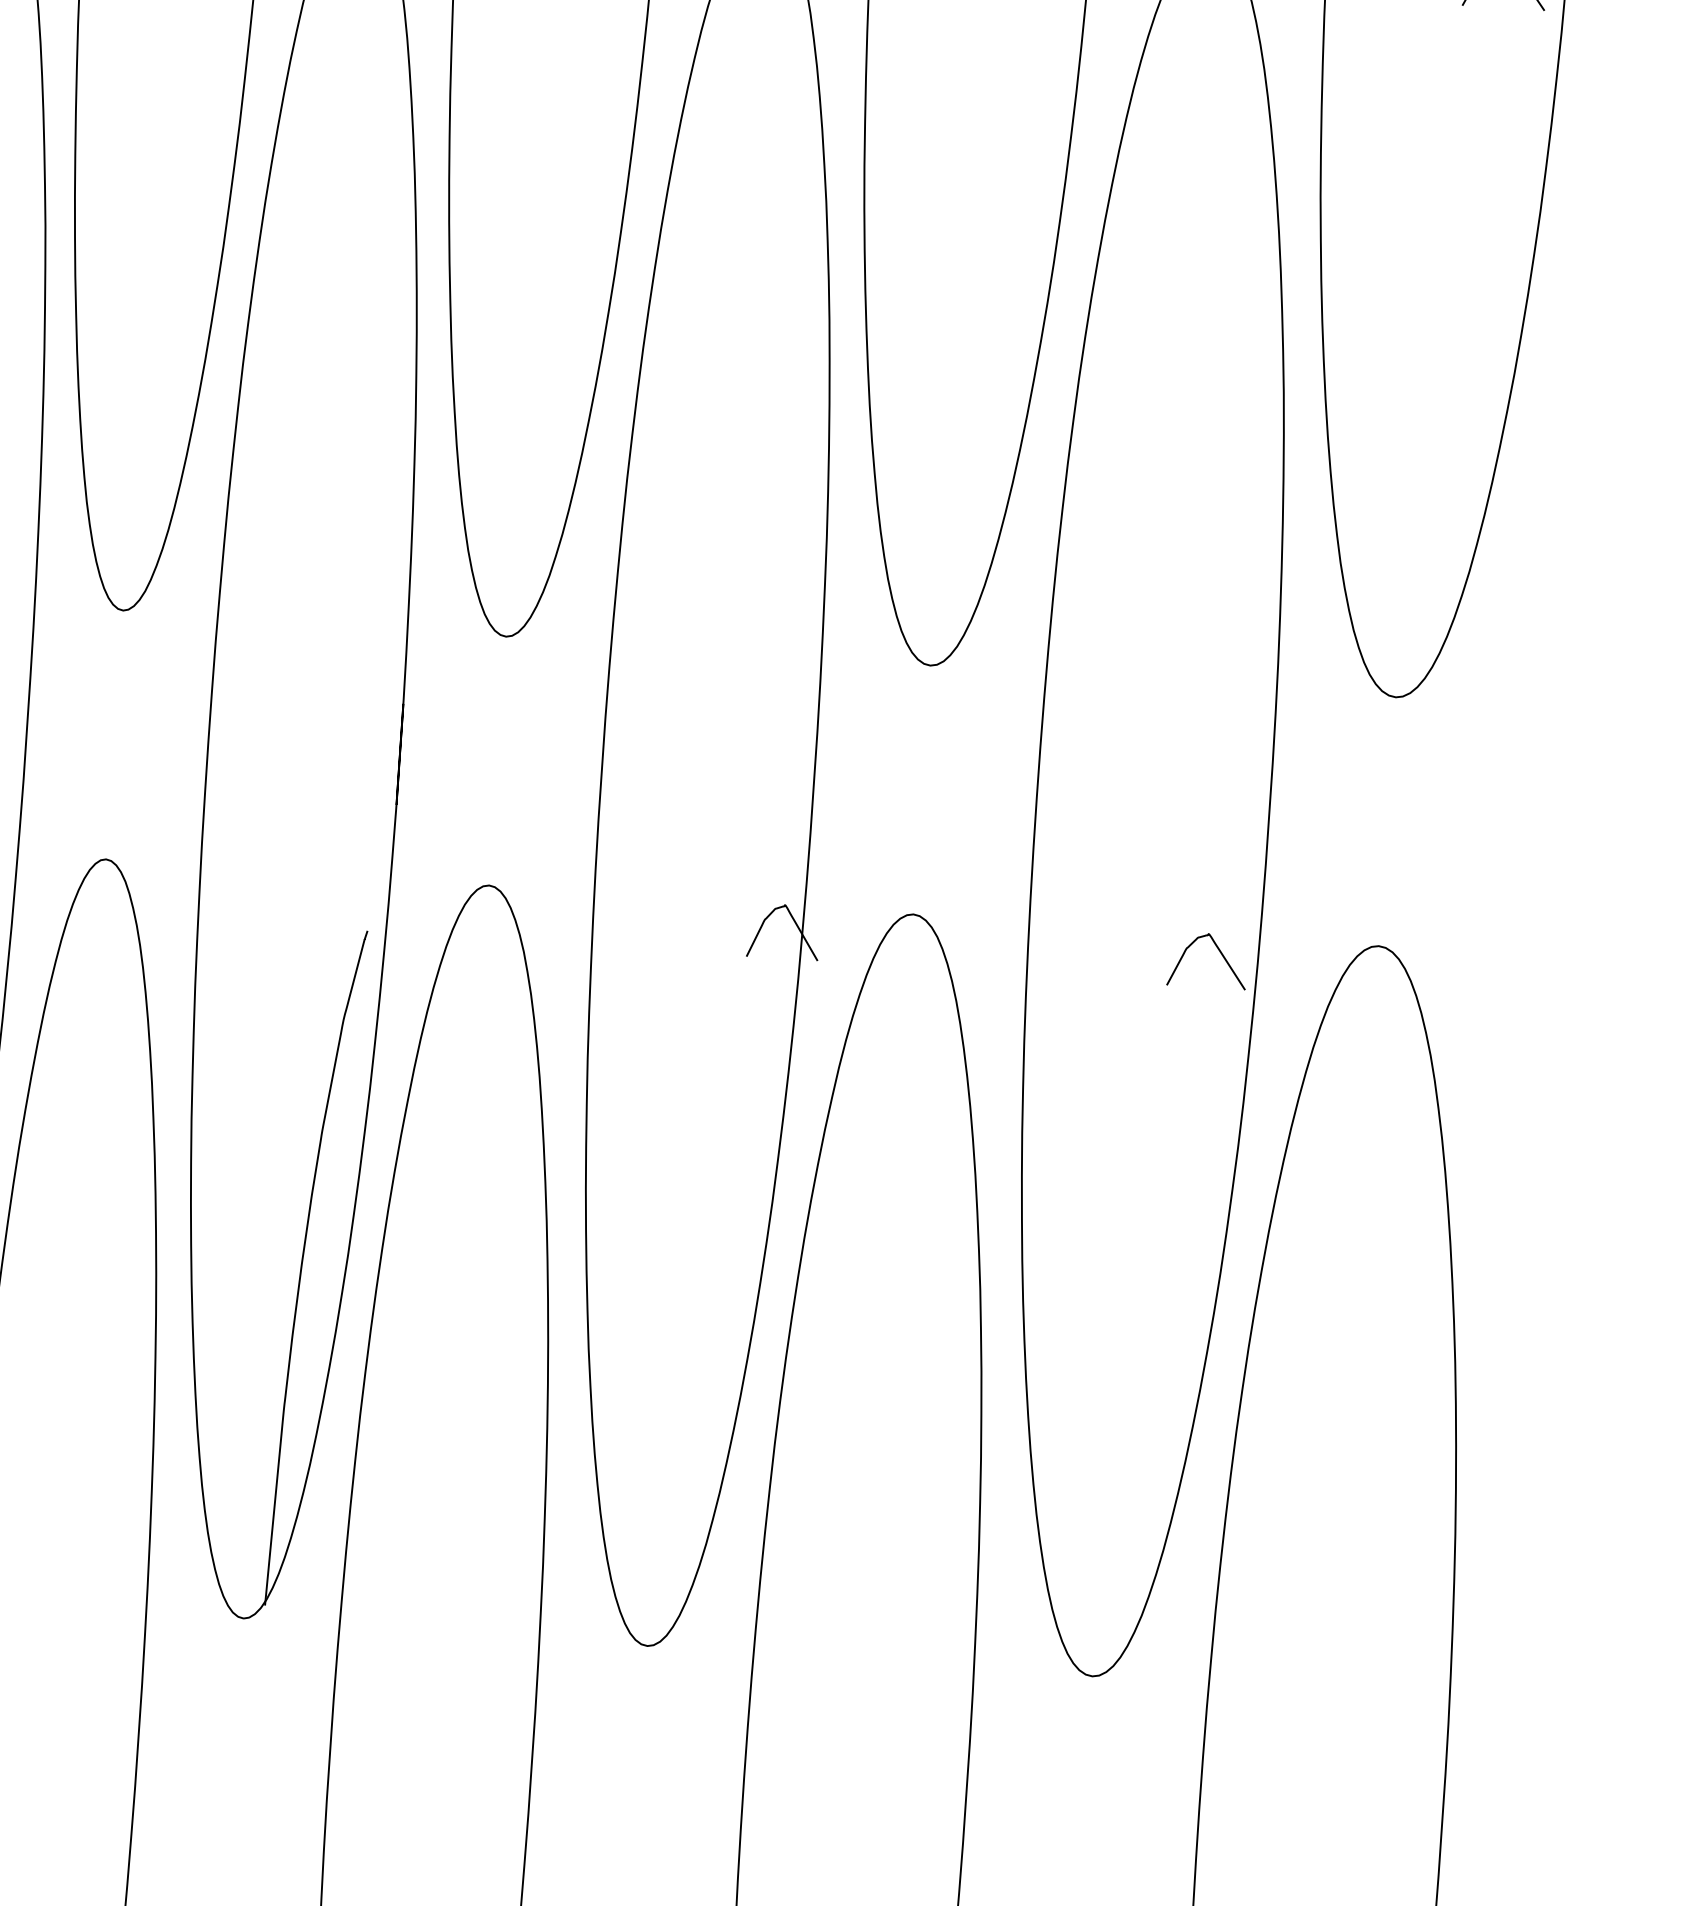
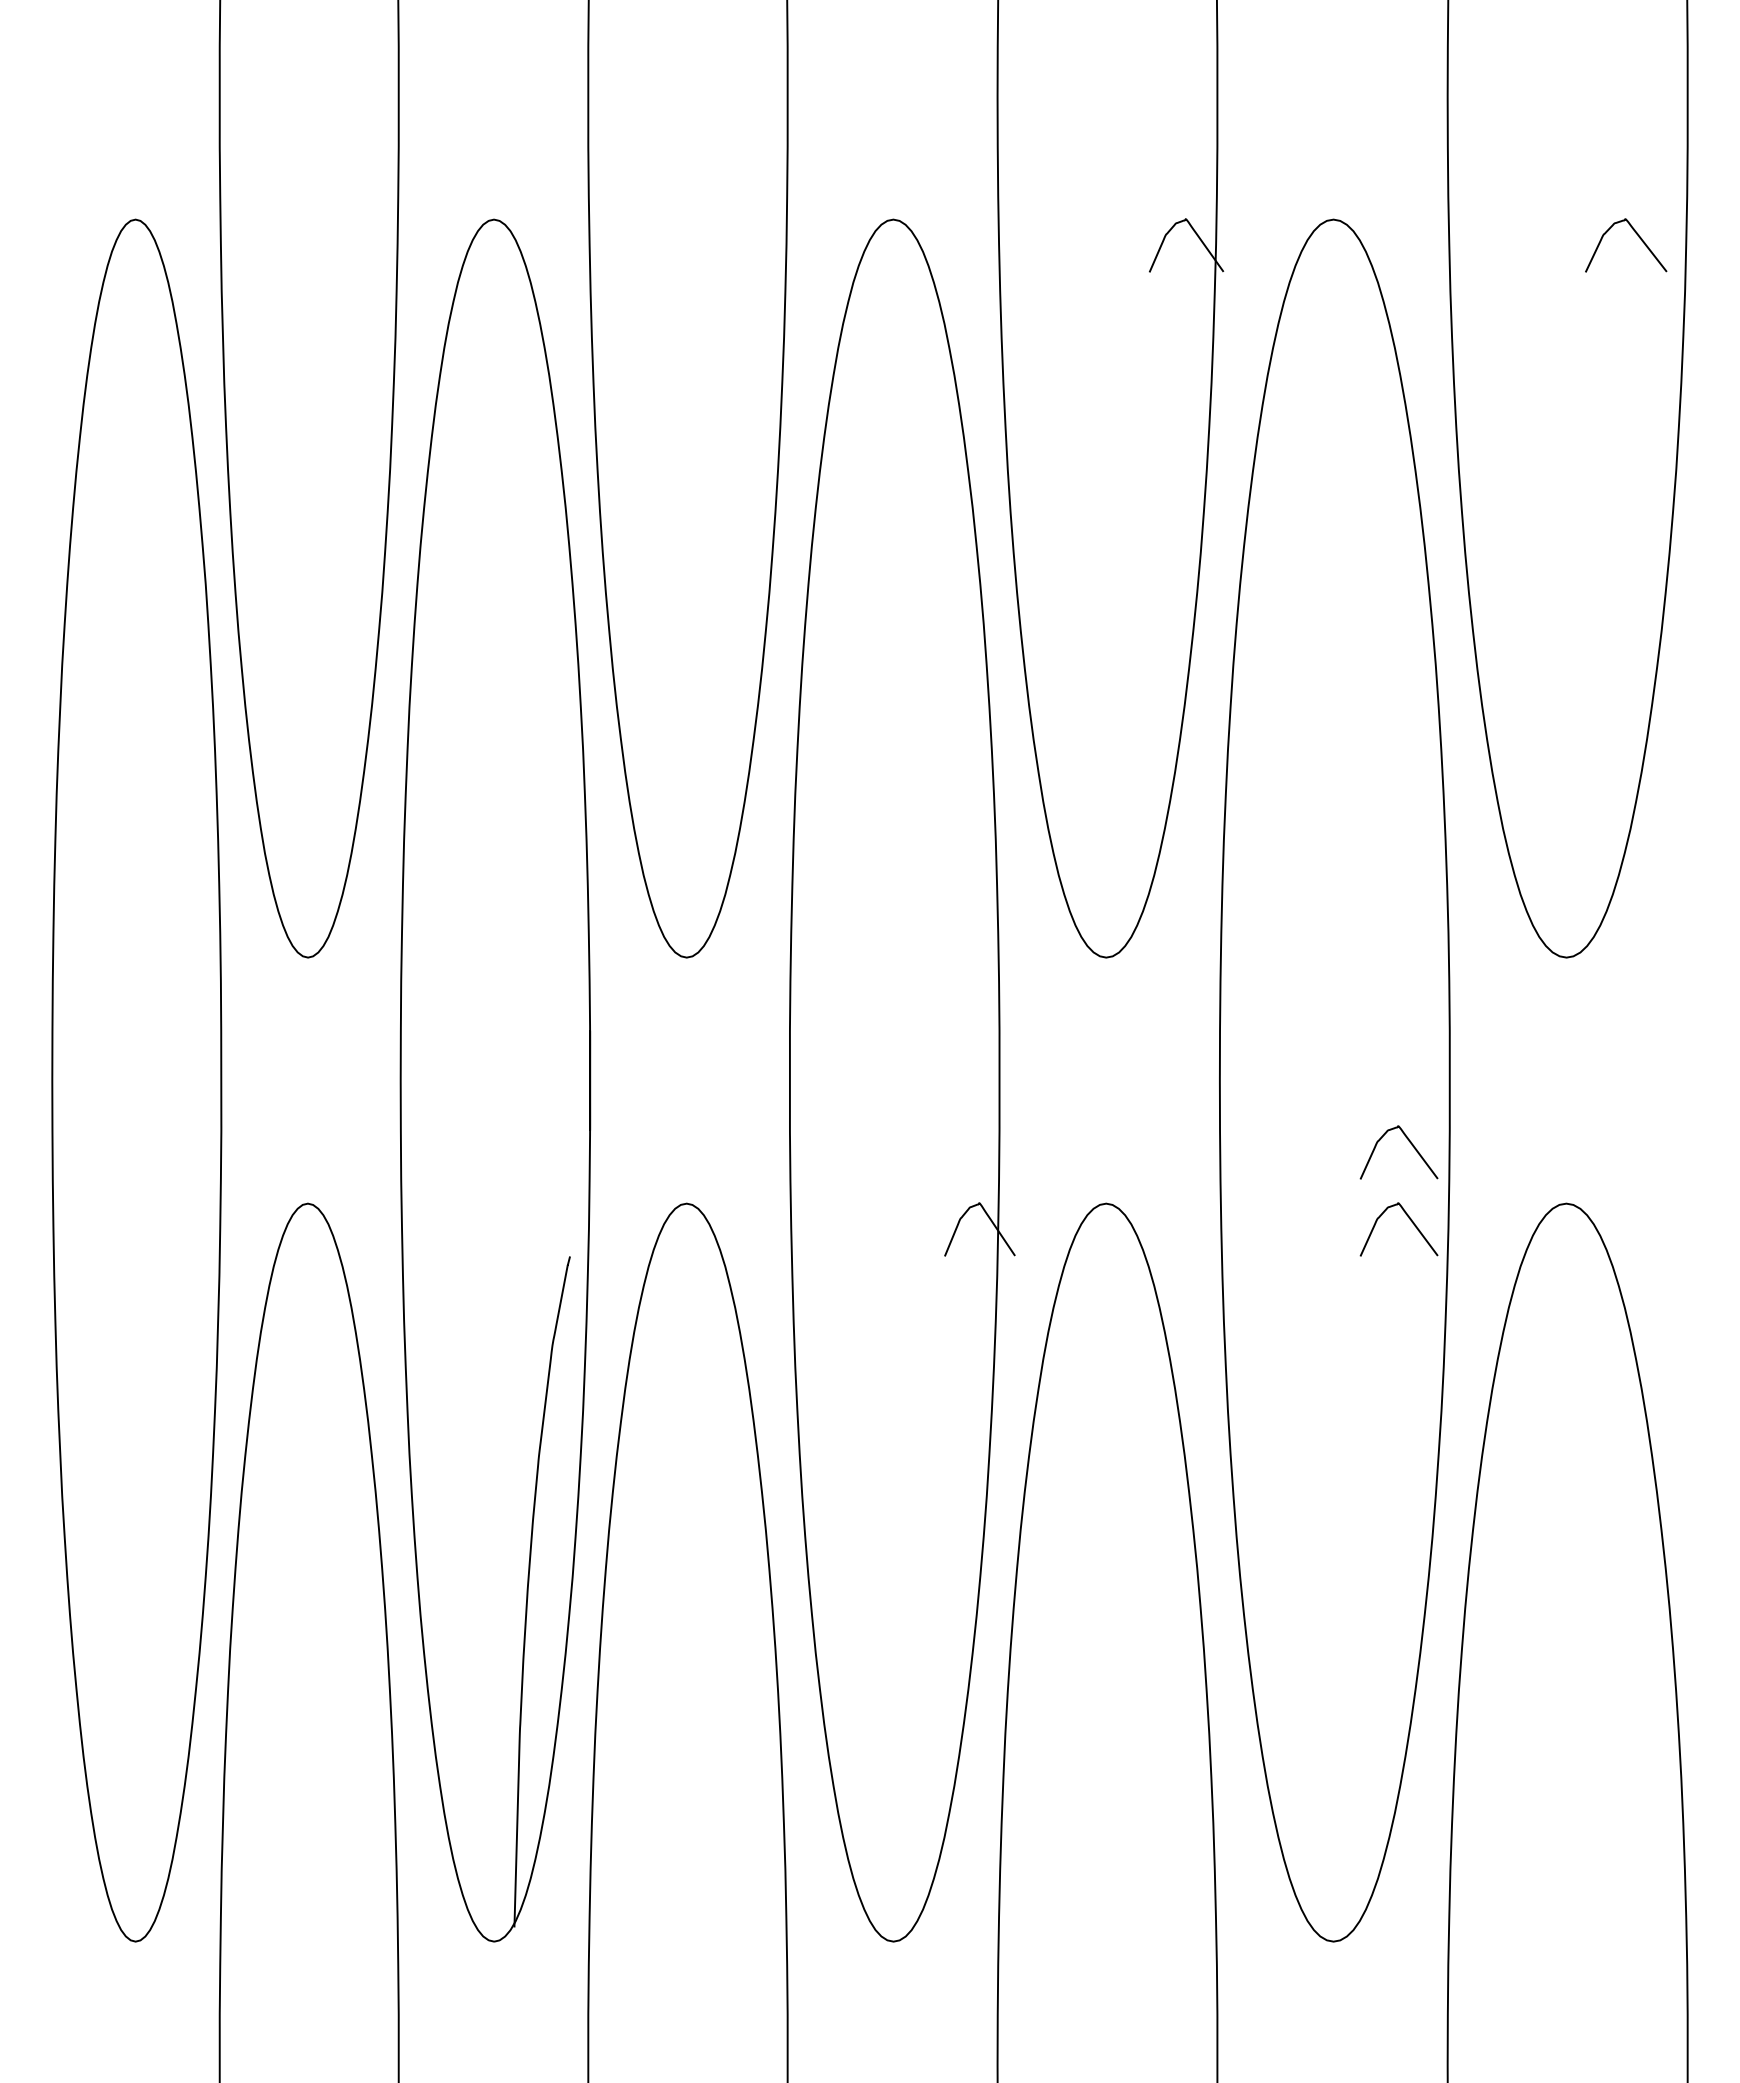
curve: (1226, 876) -> (1411, 1145), added

